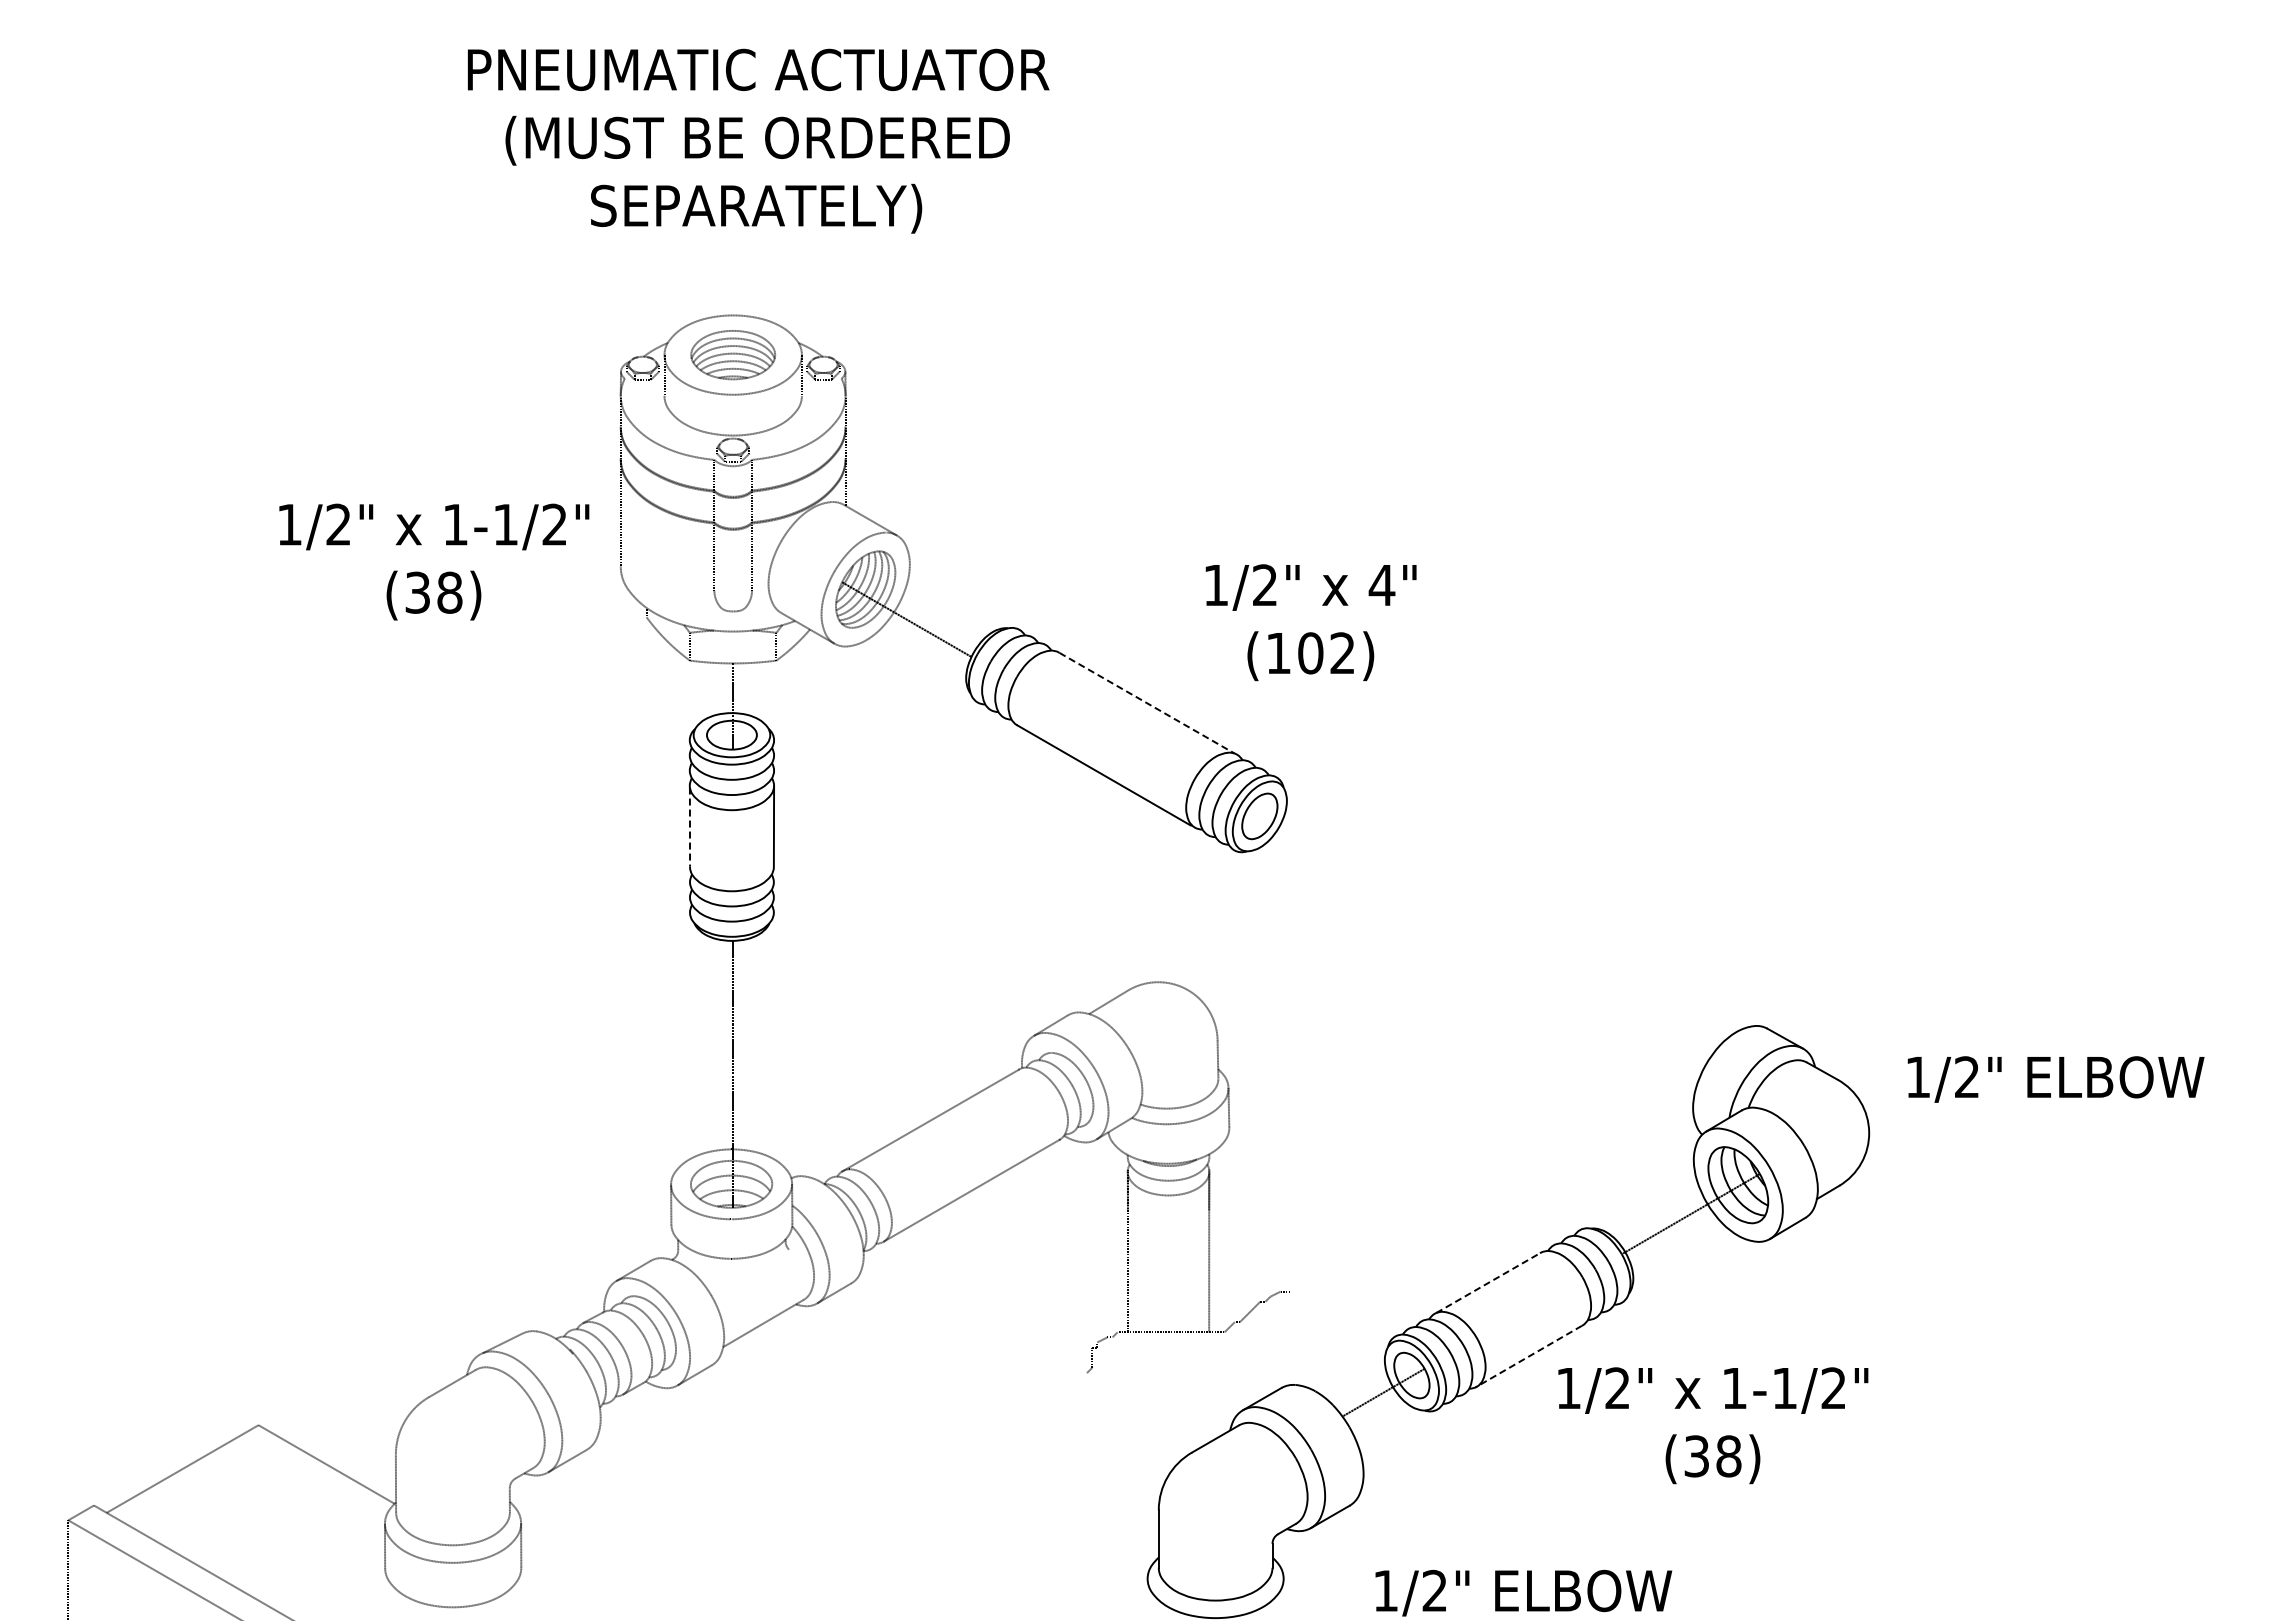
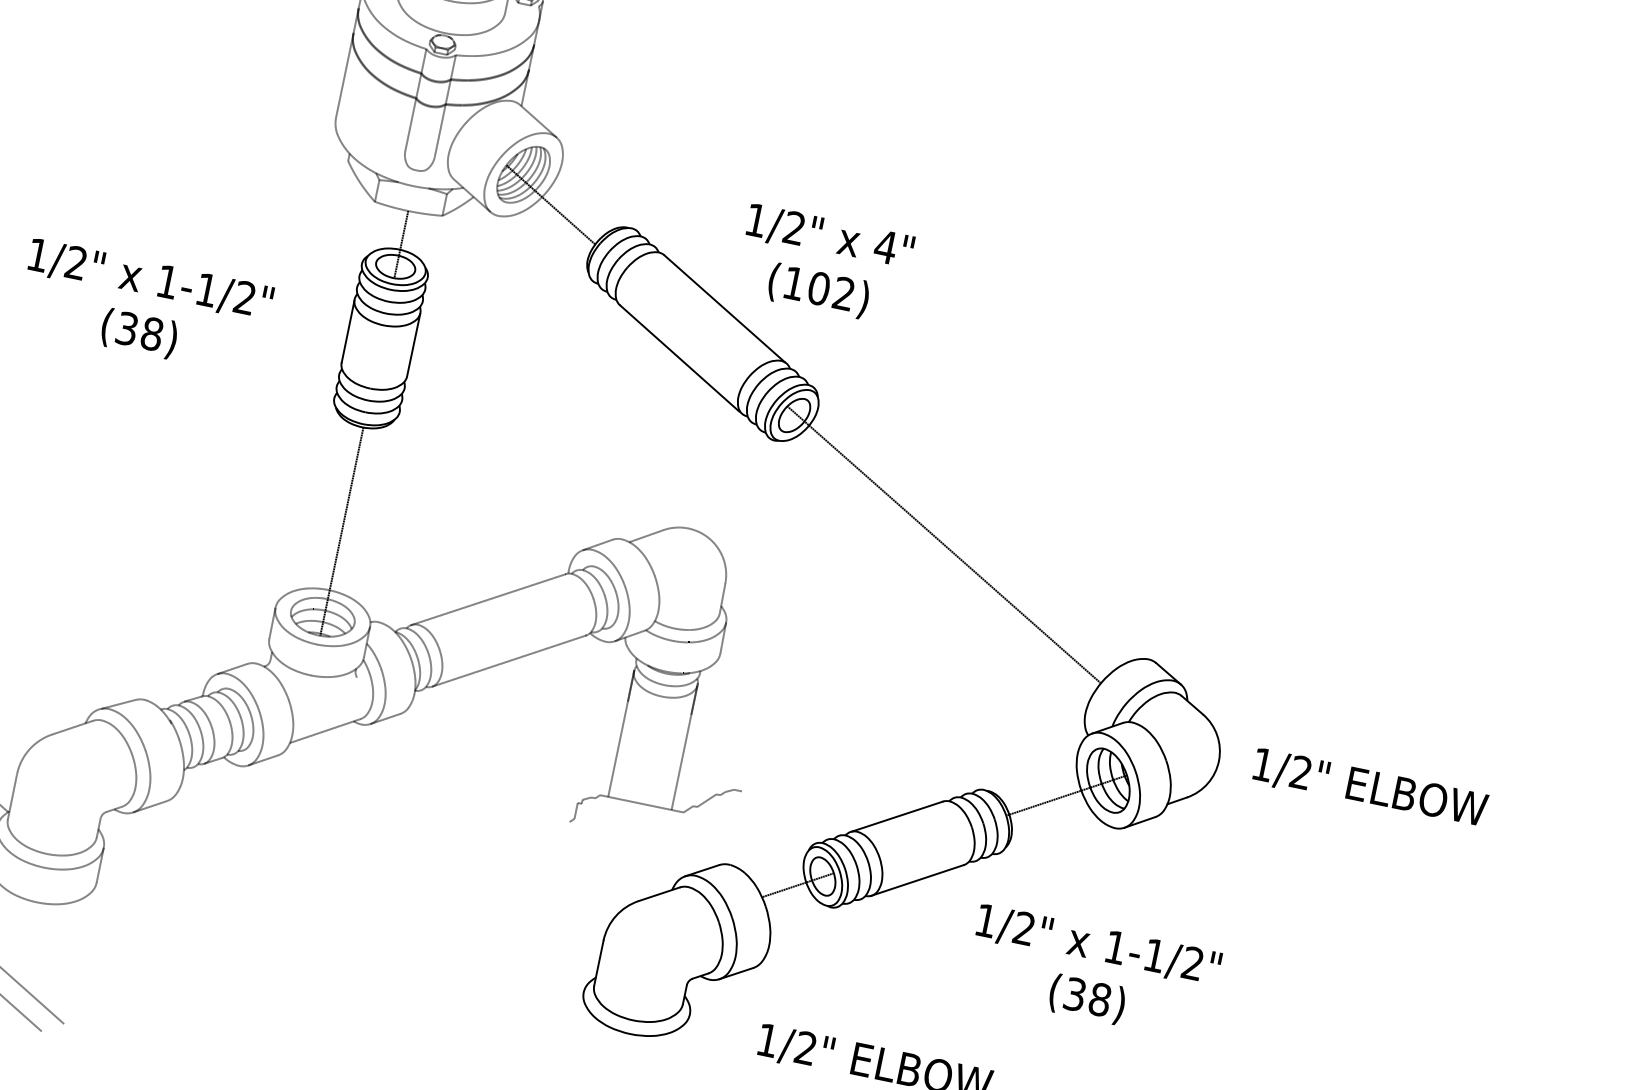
text: (434, 561) -> (145, 307), moved
text: (1310, 622) -> (823, 264), moved
line: (1147, 703) -> (725, 309), dashed -> solid
line: (689, 827) -> (347, 332), dashed -> solid
line: (1476, 936) -> (944, 544), added
text: (2055, 1079) -> (1369, 788), moved
line: (1488, 1283) -> (897, 817), dashed -> solid
line: (1528, 1356) -> (916, 880), dashed -> solid
text: (1713, 1425) -> (1093, 973), moved

